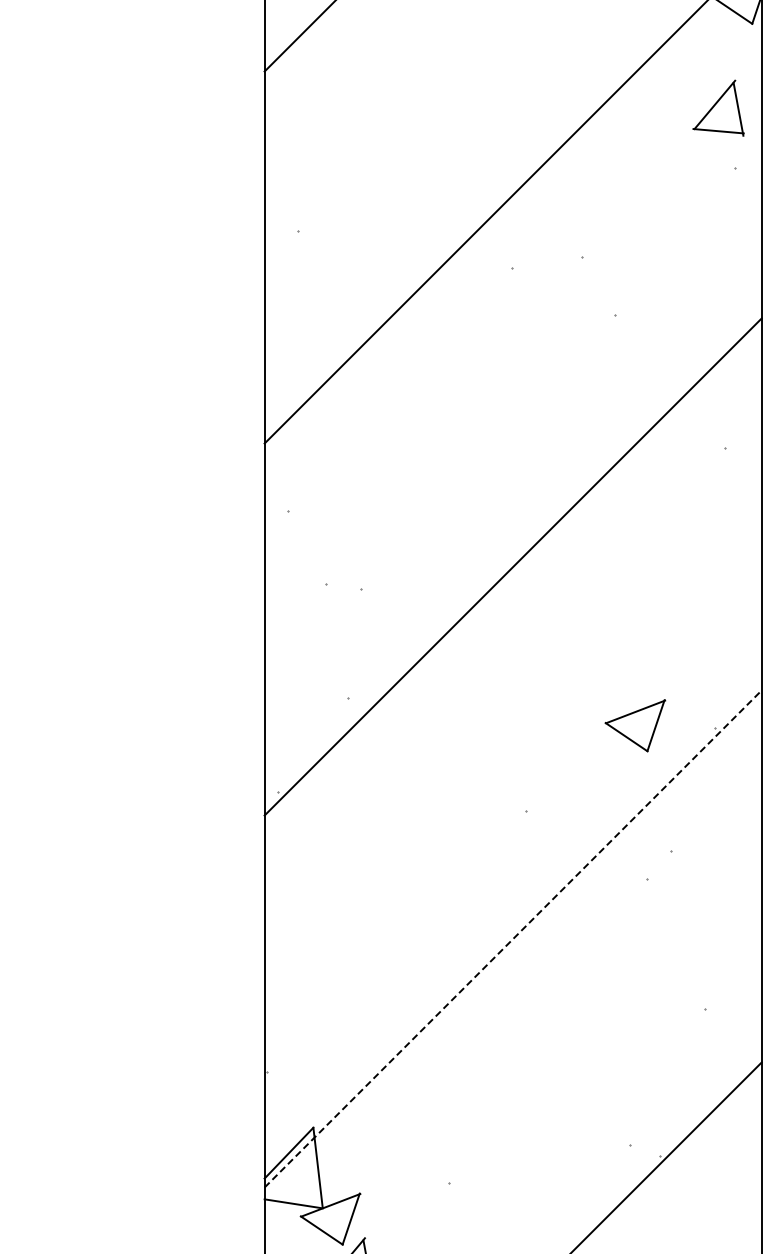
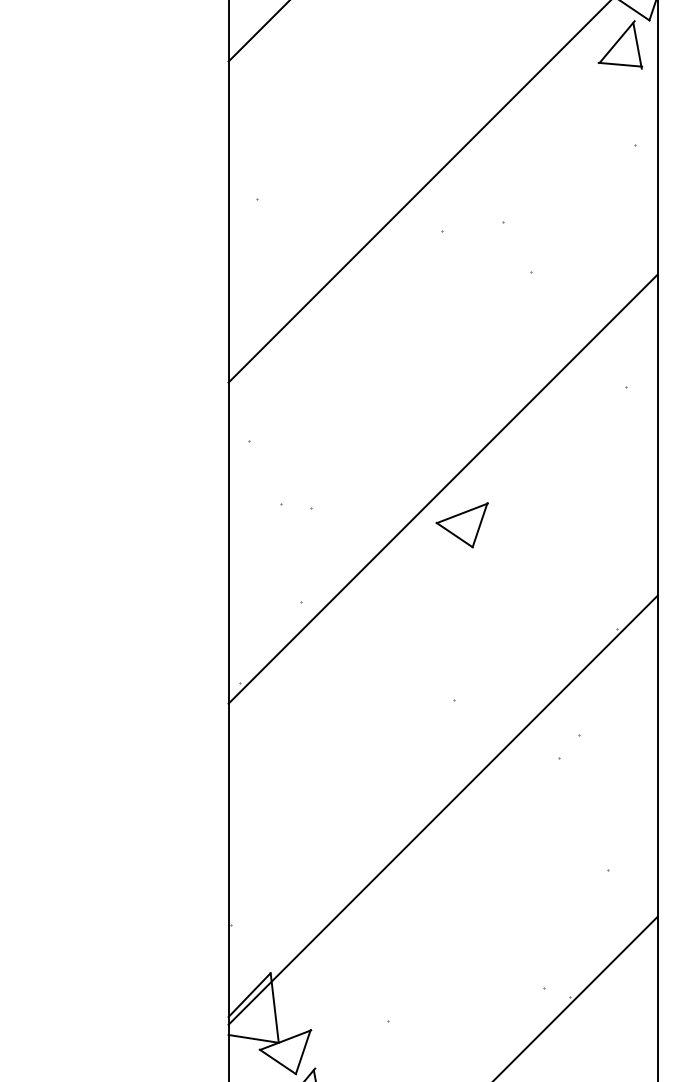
part: (718, 107) -> (620, 44), moved
part: (635, 725) -> (462, 525), moved
line: (513, 938) -> (443, 809), dashed -> solid

